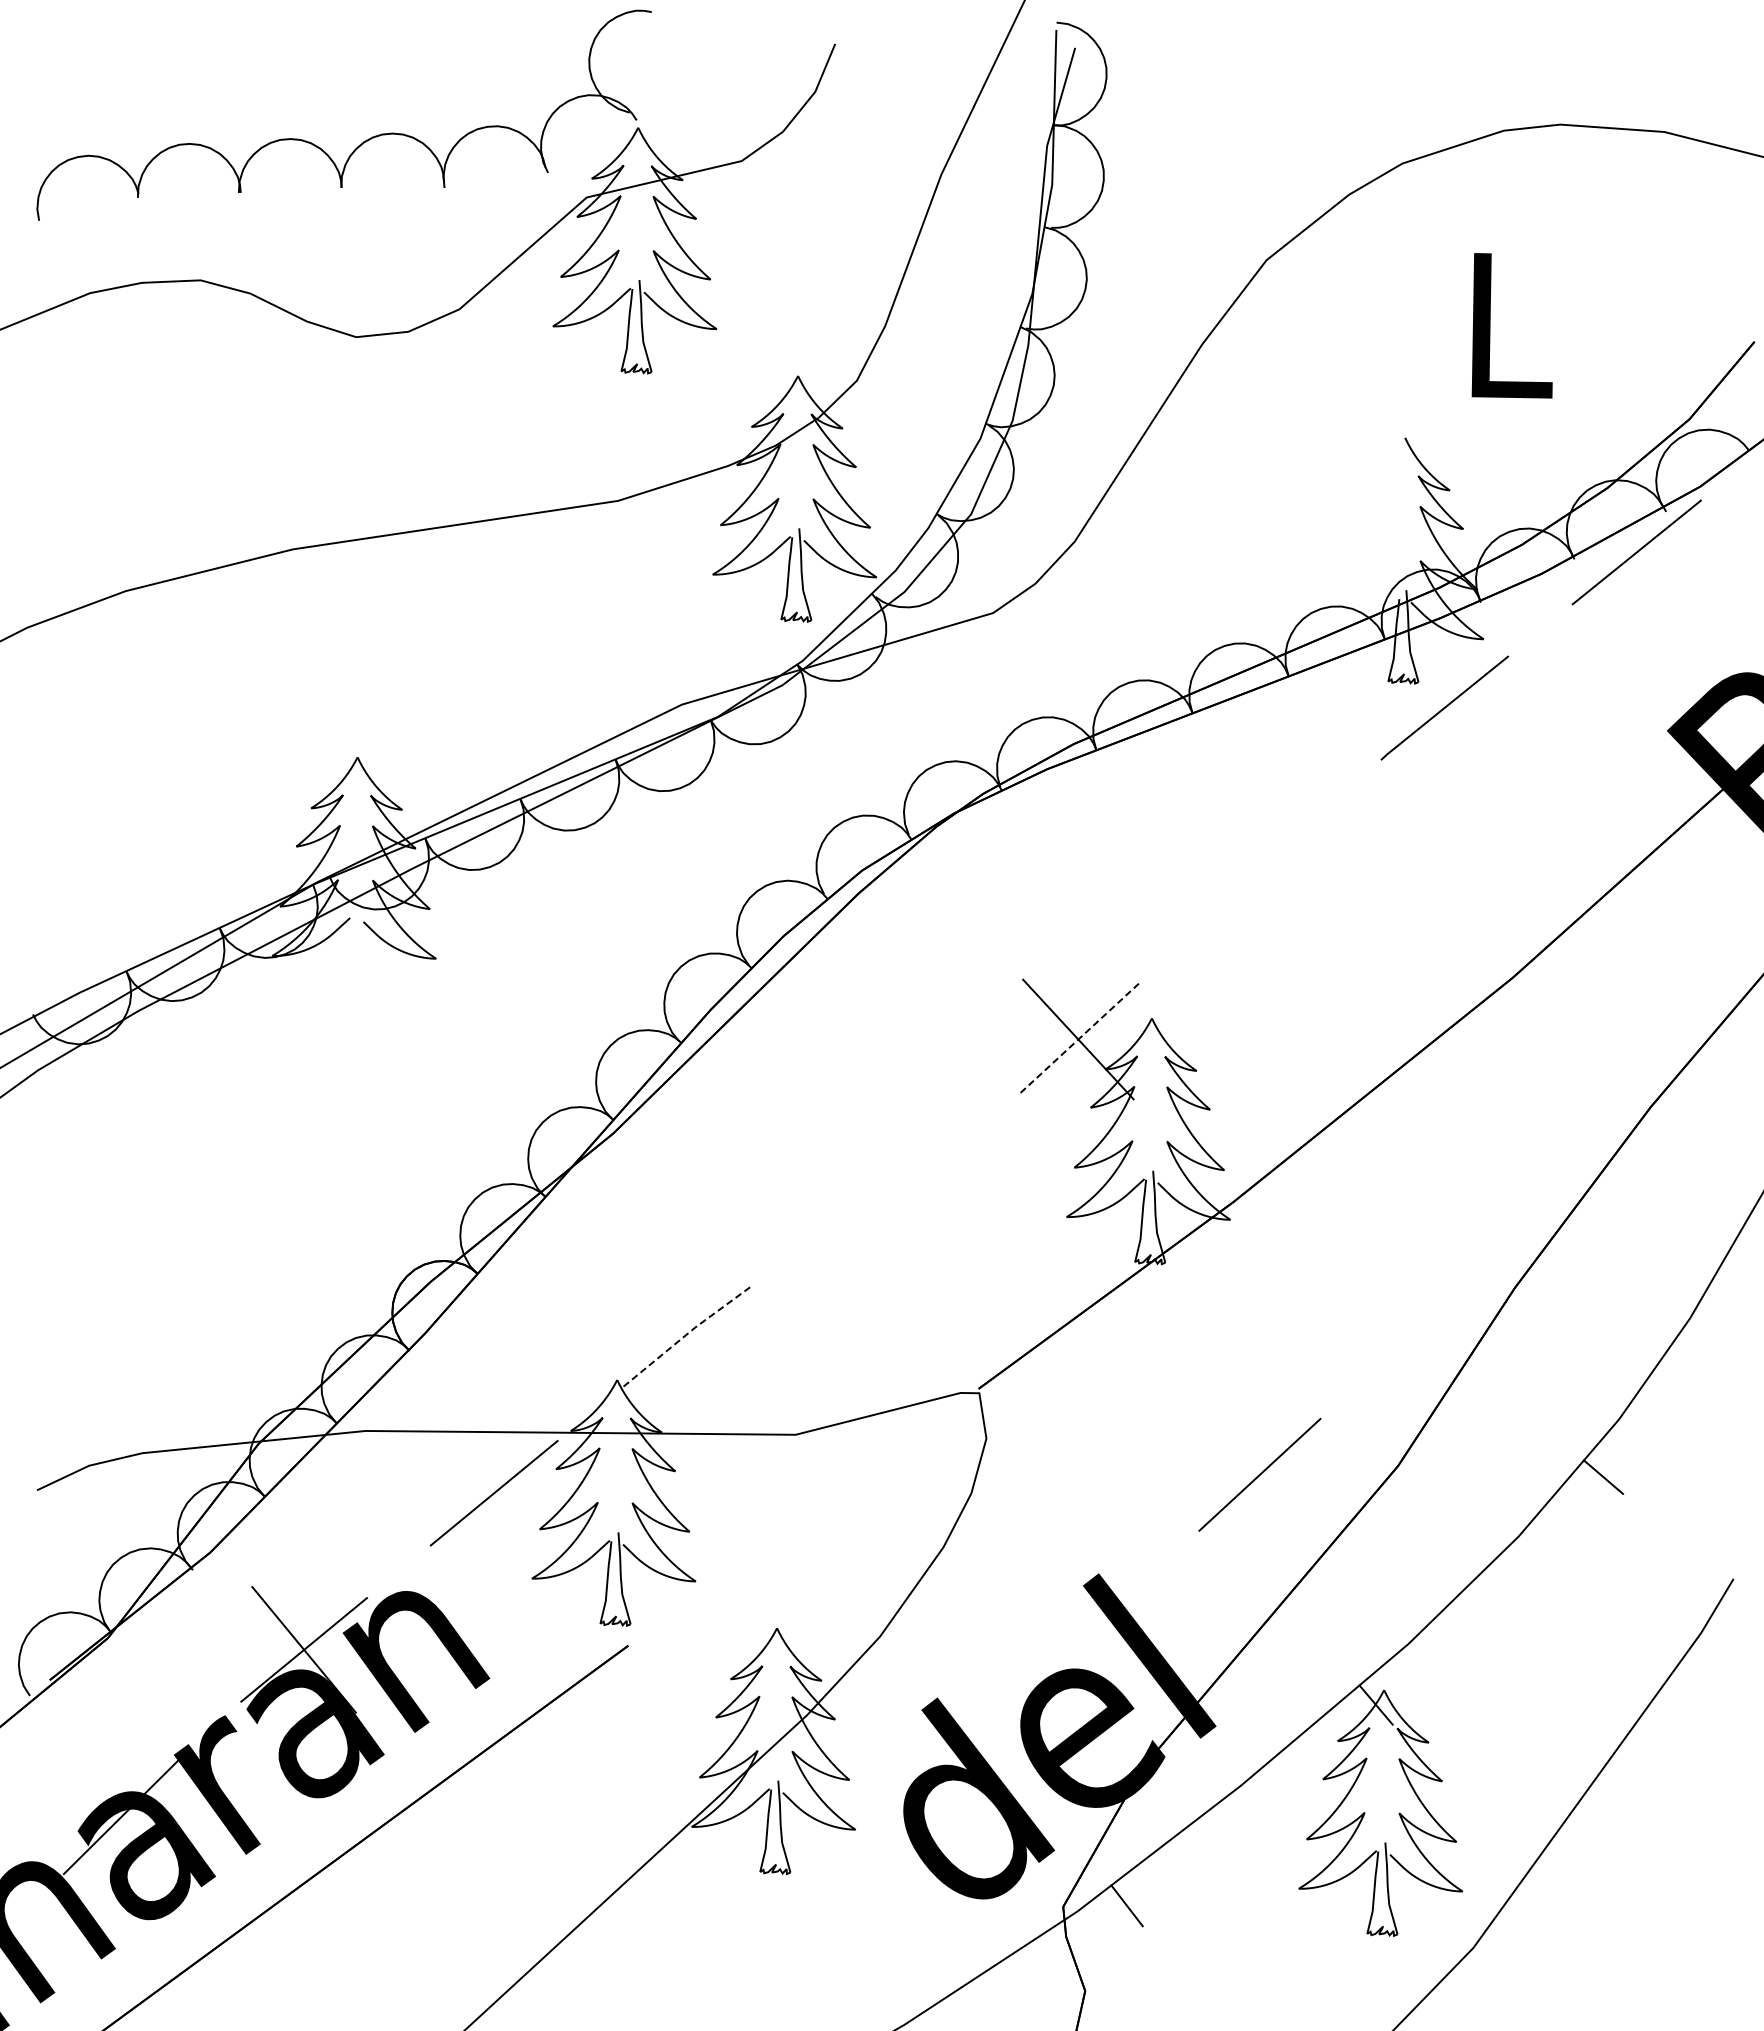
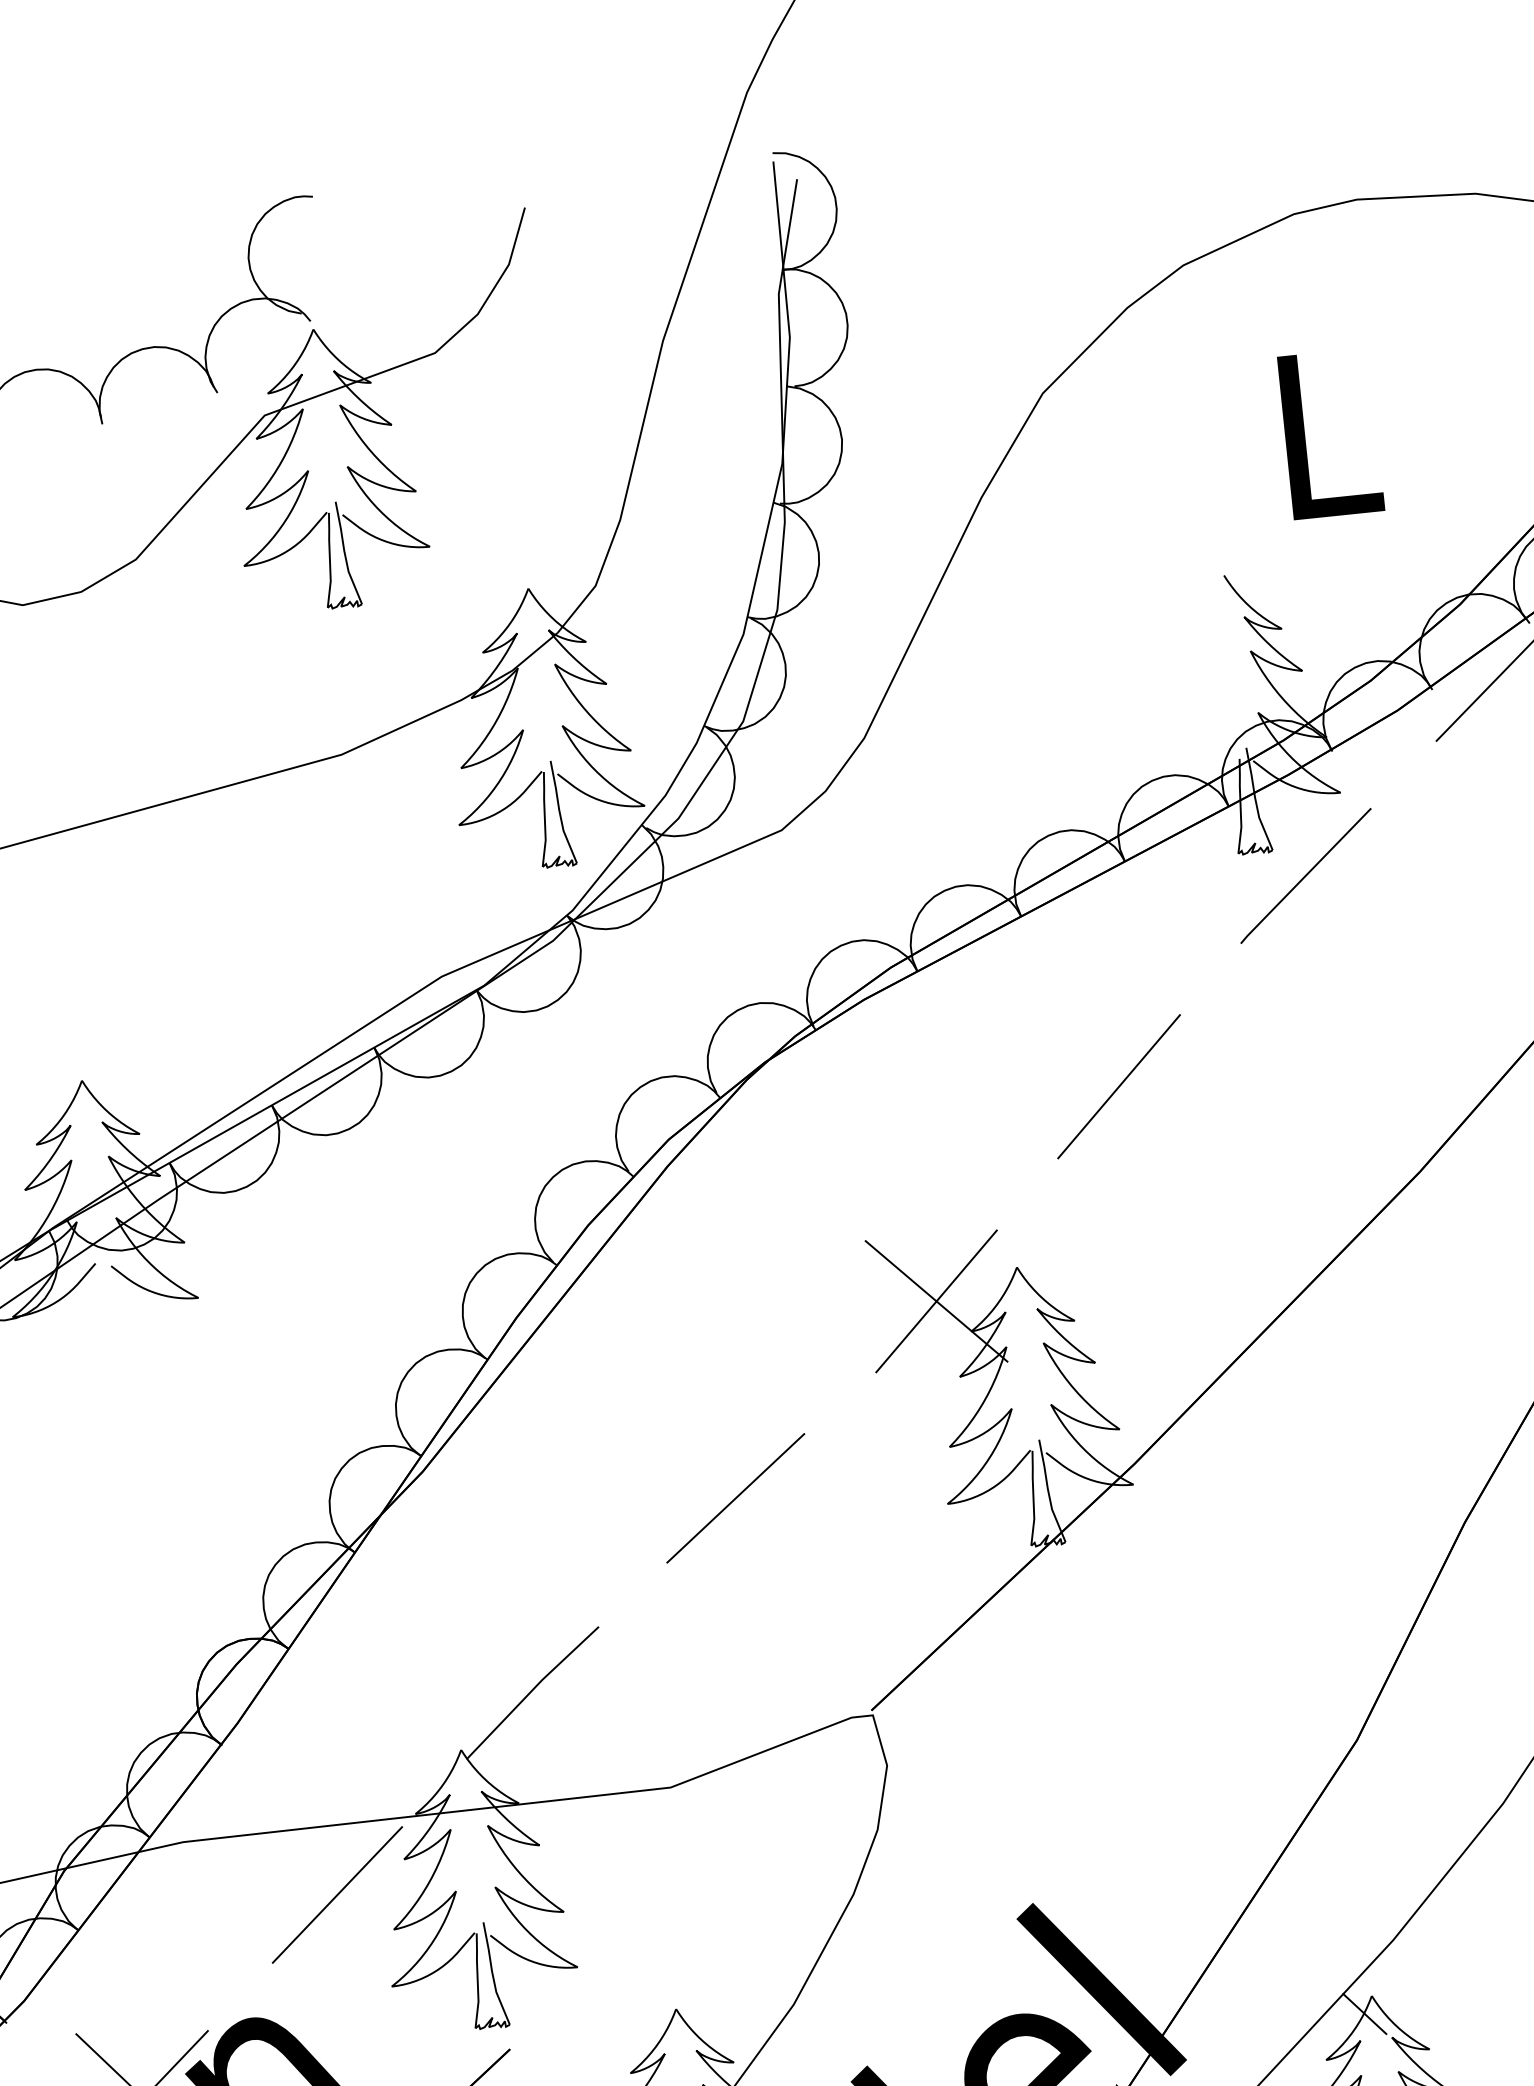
line: (1078, 1039) -> (936, 1301), dashed -> solid
line: (882, 1189) -> (735, 1497), added
line: (684, 1336) -> (531, 1691), dashed -> solid
line: (1259, 1474) -> (1118, 1086), moved

